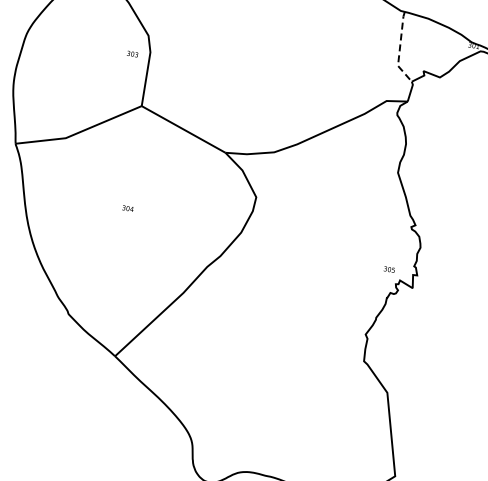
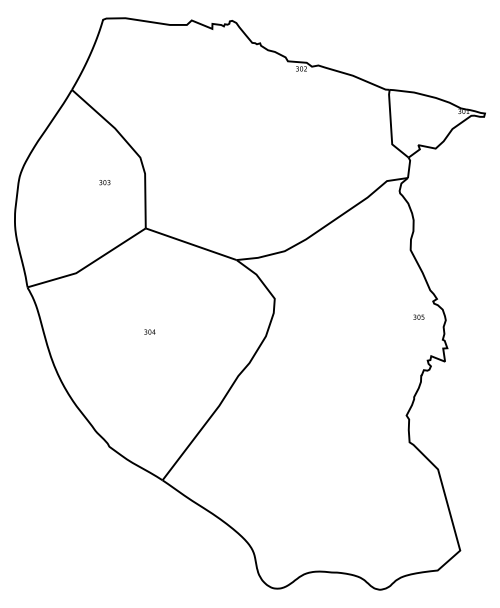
line: (400, 50) -> (391, 128), dashed -> solid
text: (132, 54) -> (104, 182), moved
text: (389, 268) -> (418, 316), moved

